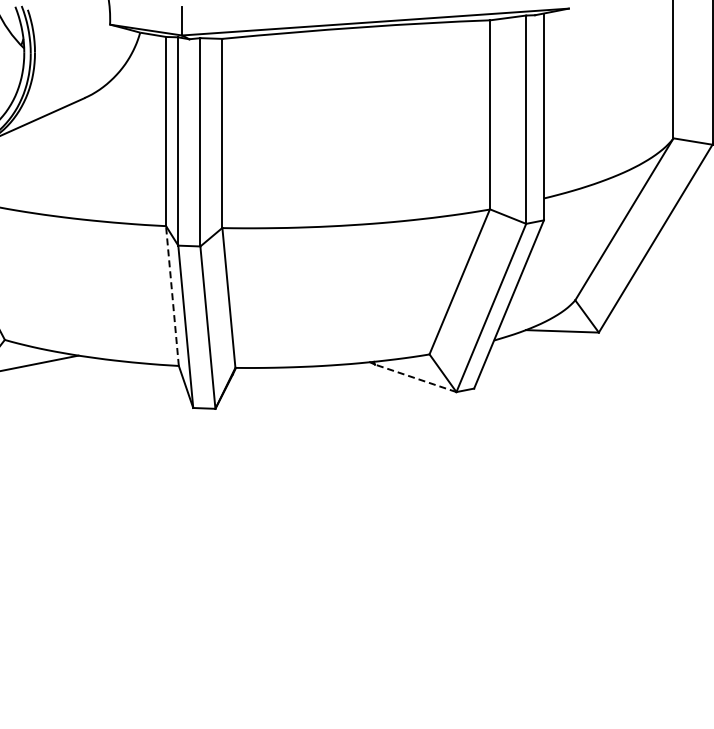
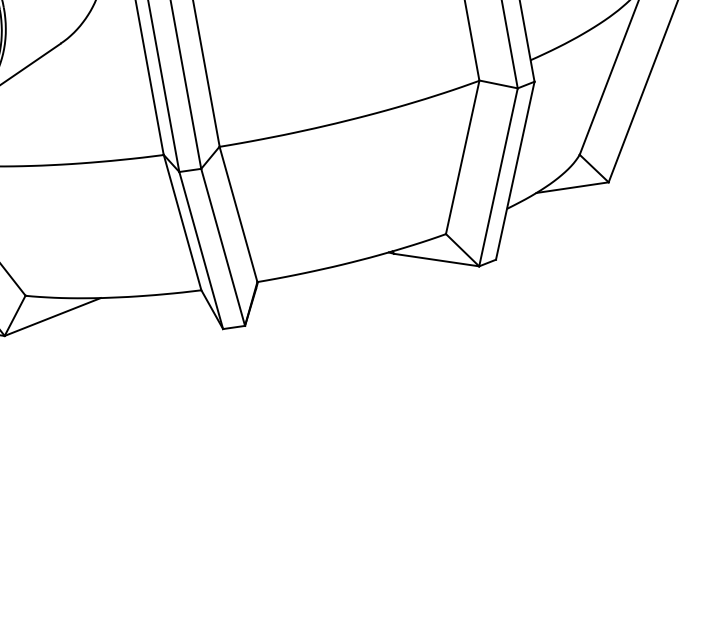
line: (172, 295) -> (182, 222), dashed -> solid
line: (415, 378) -> (436, 260), dashed -> solid

